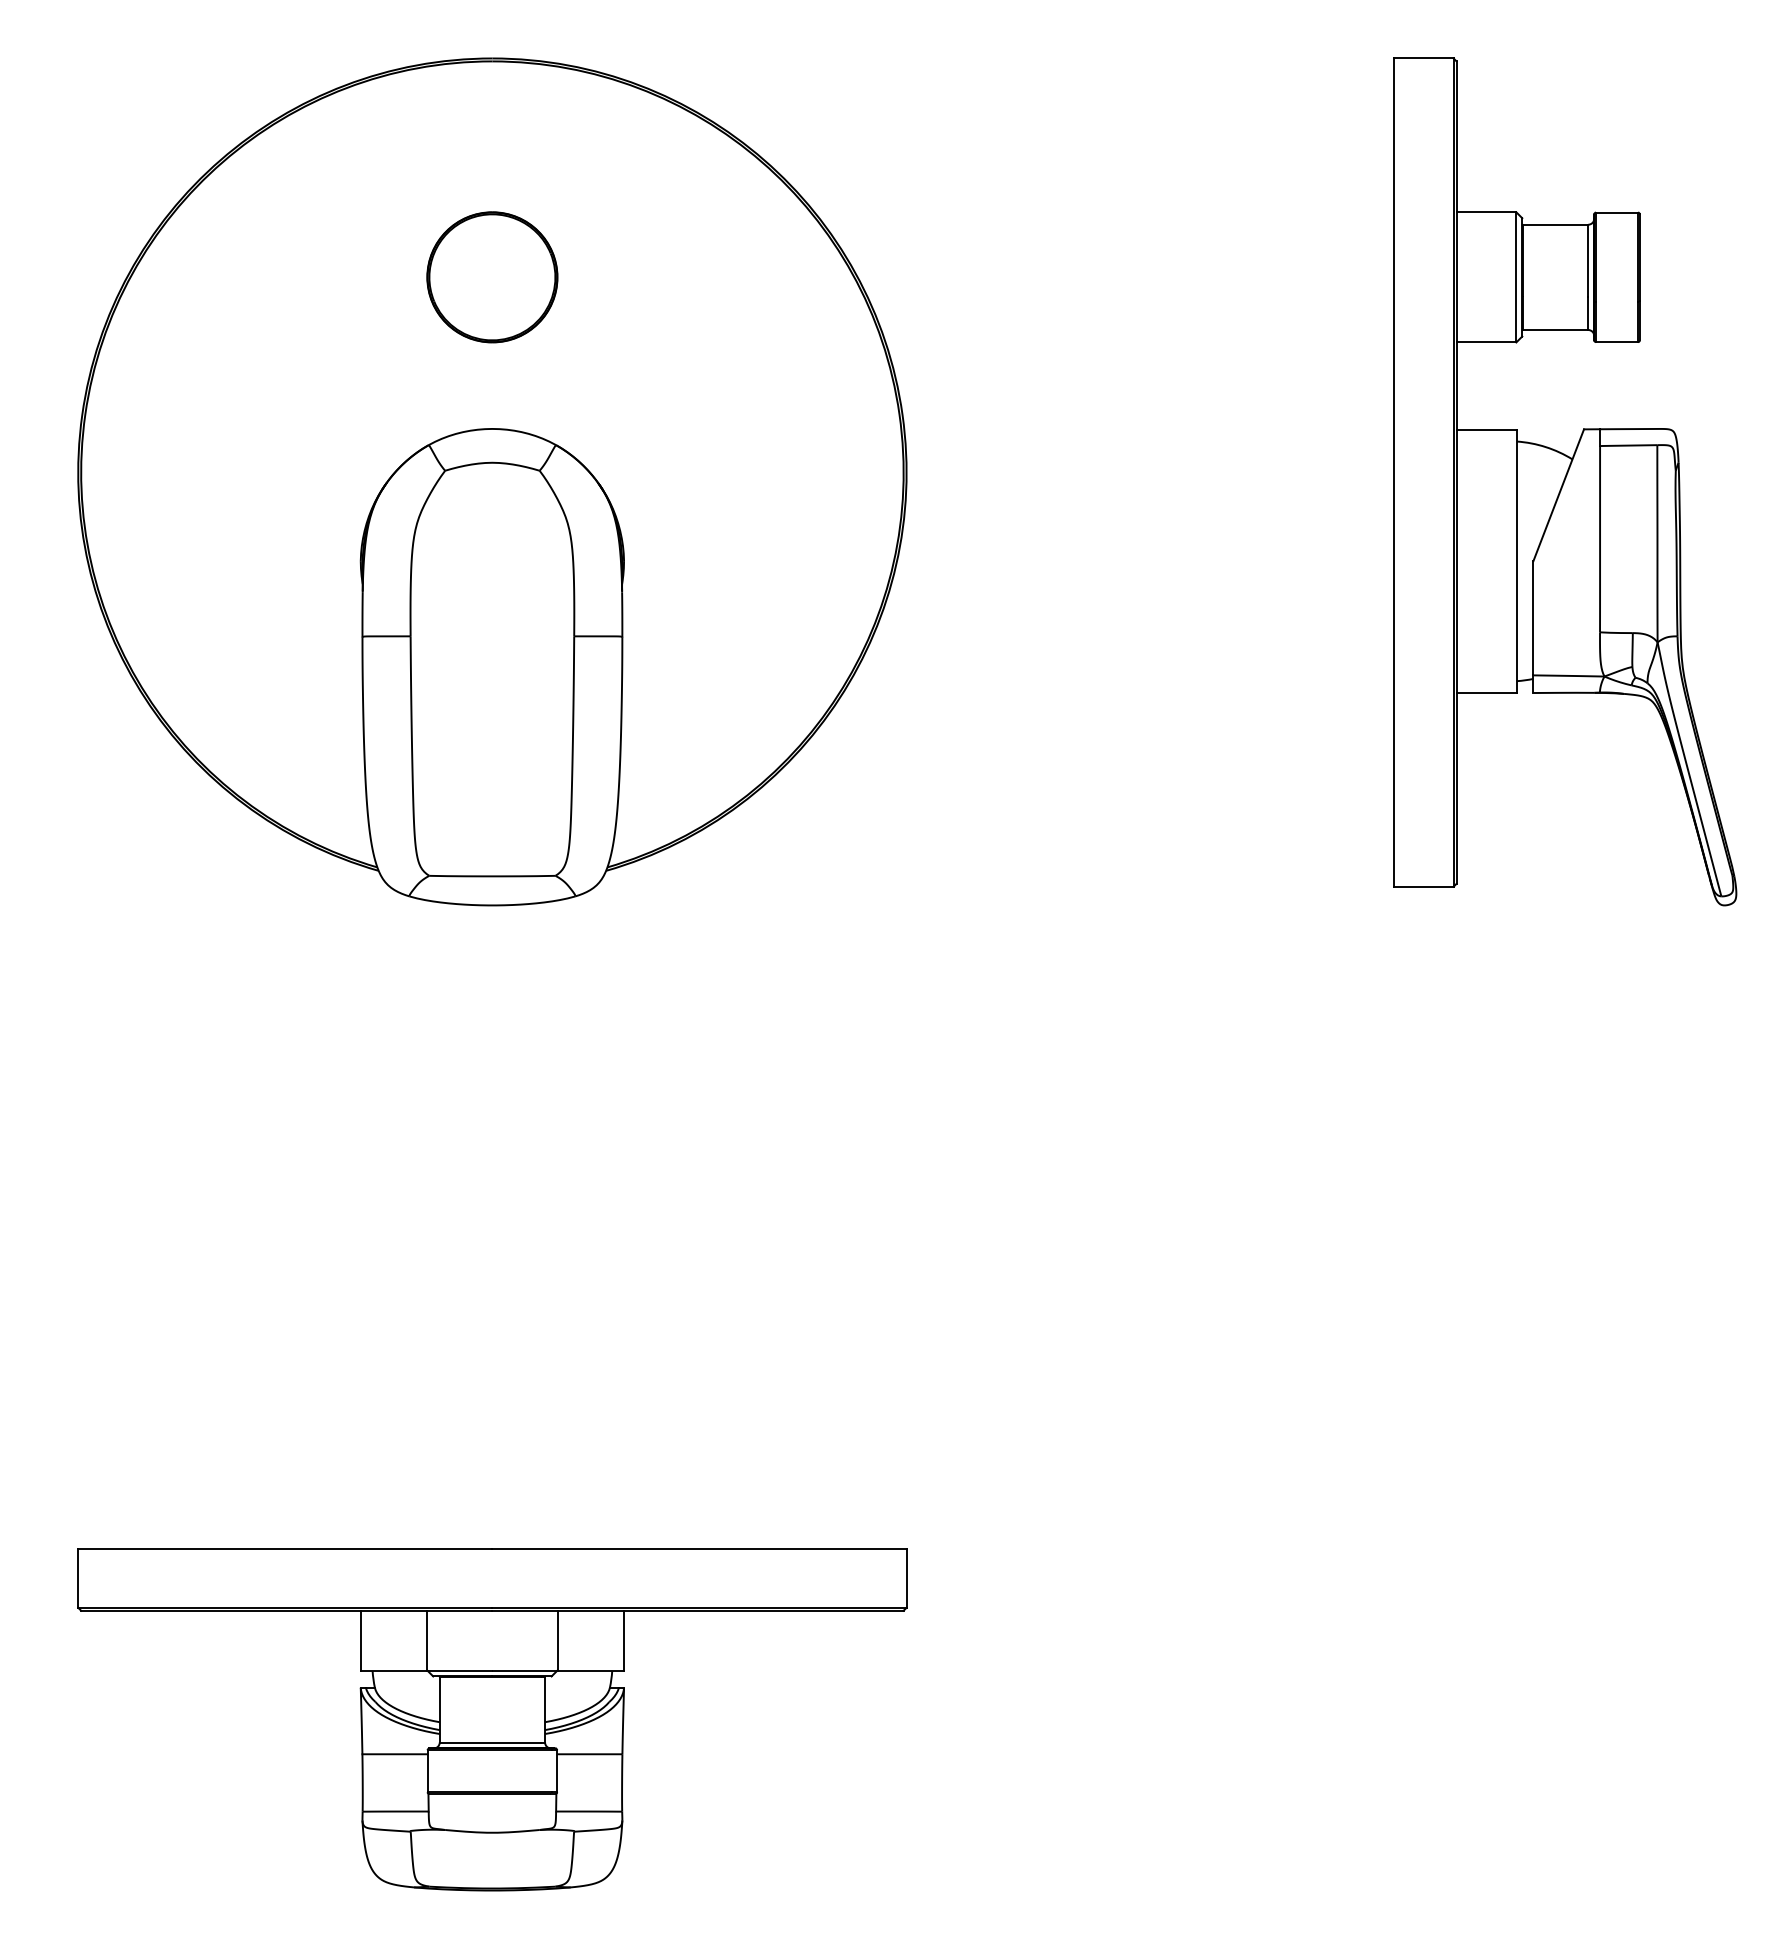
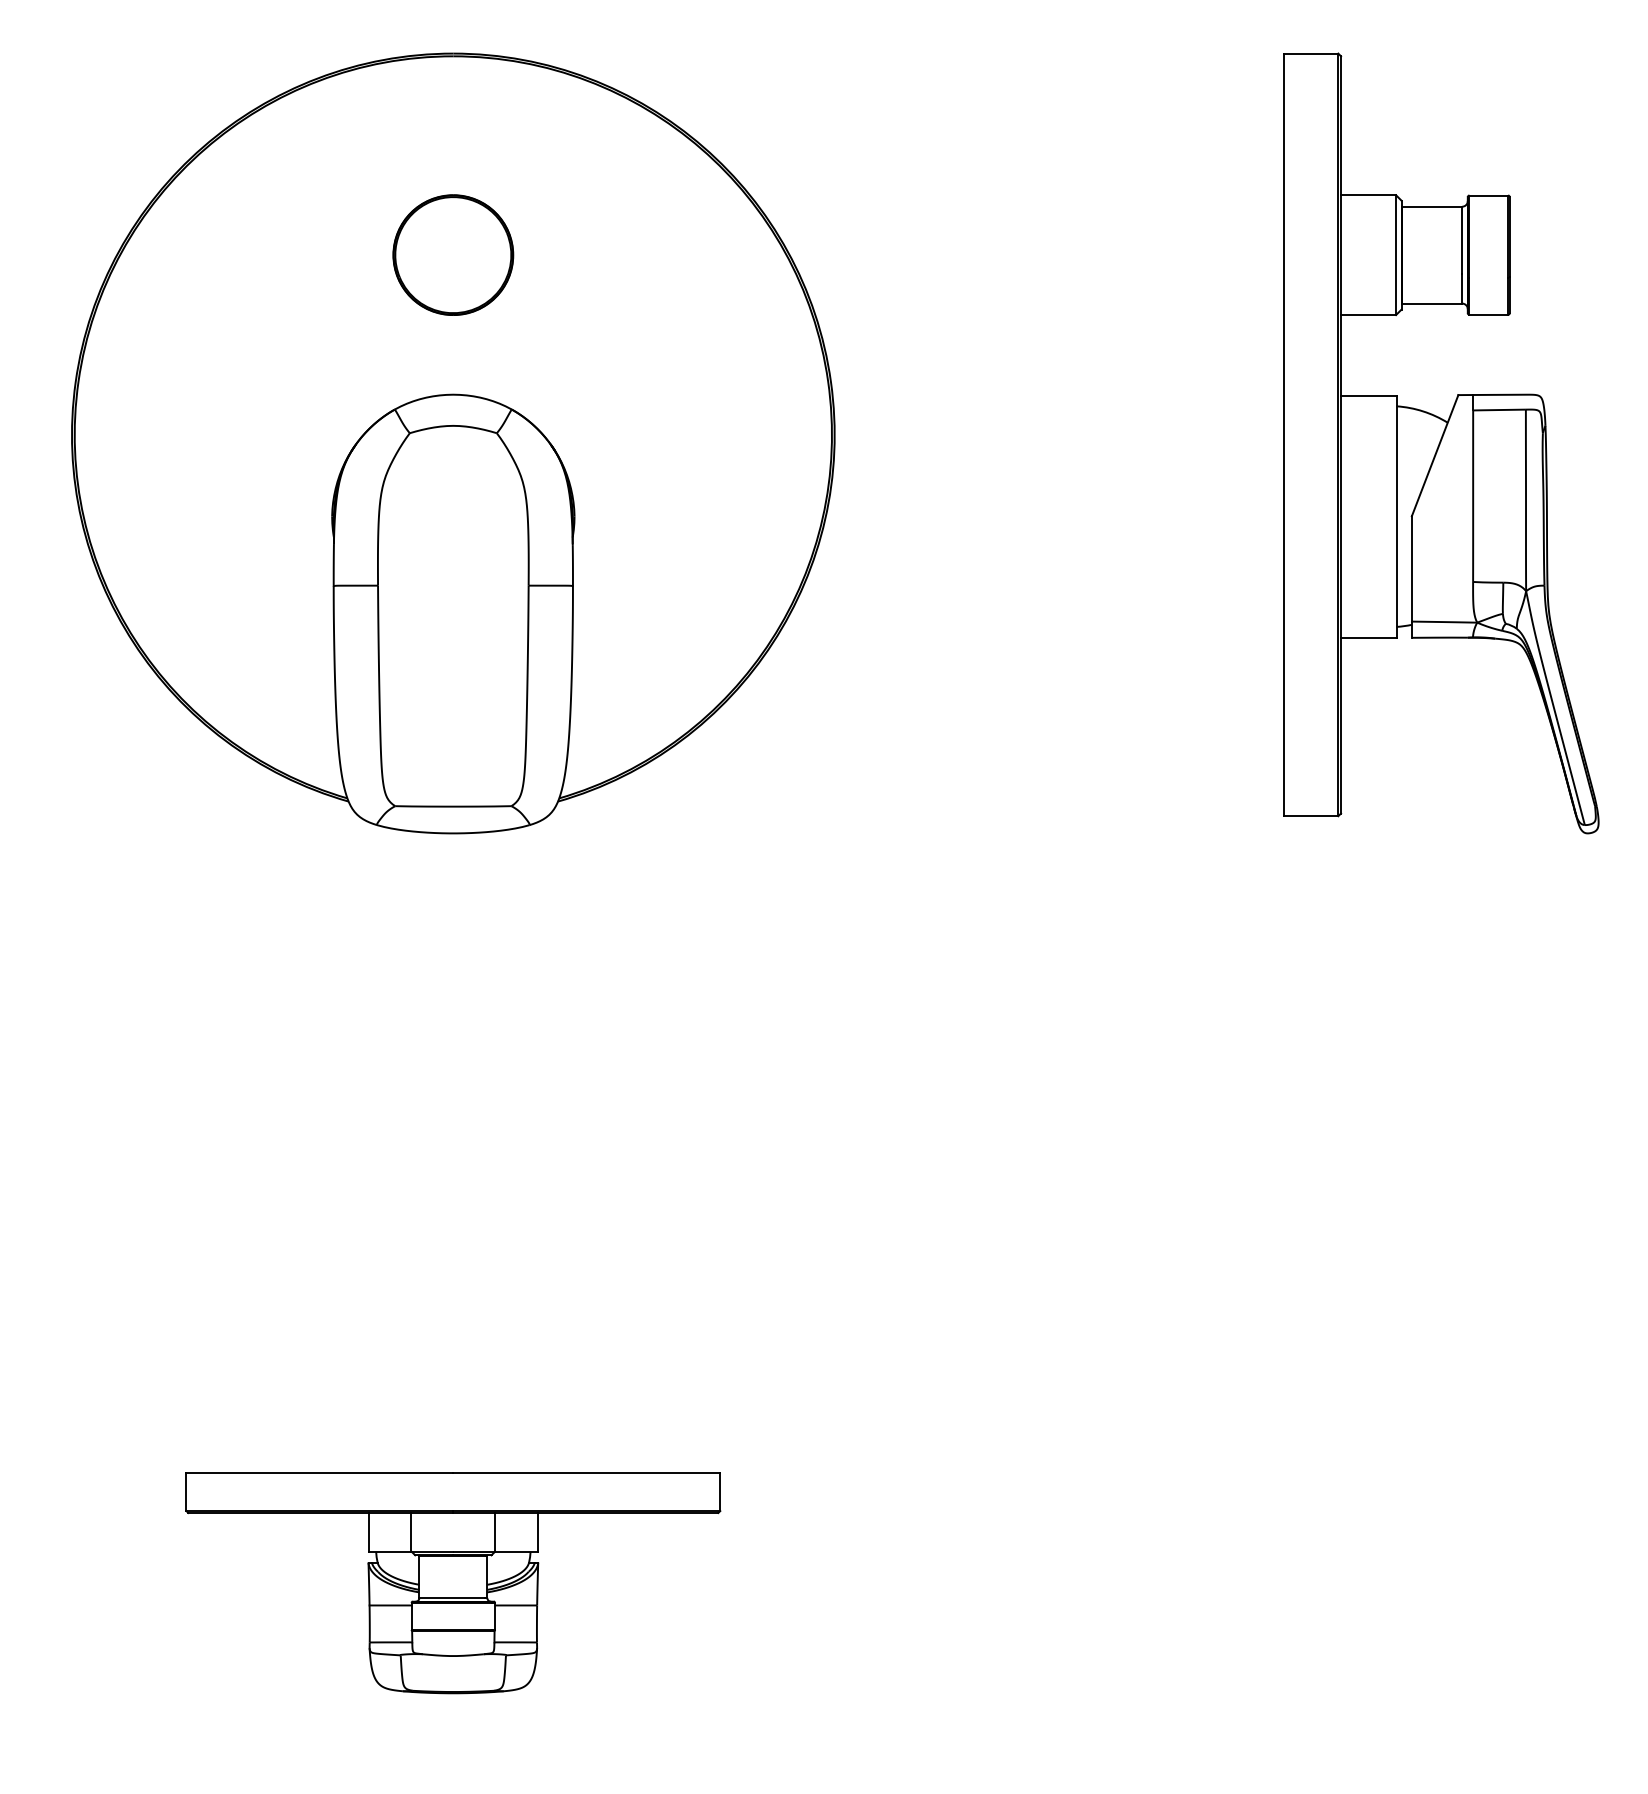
part: (492, 1719) -> (453, 1582), size x0.7

